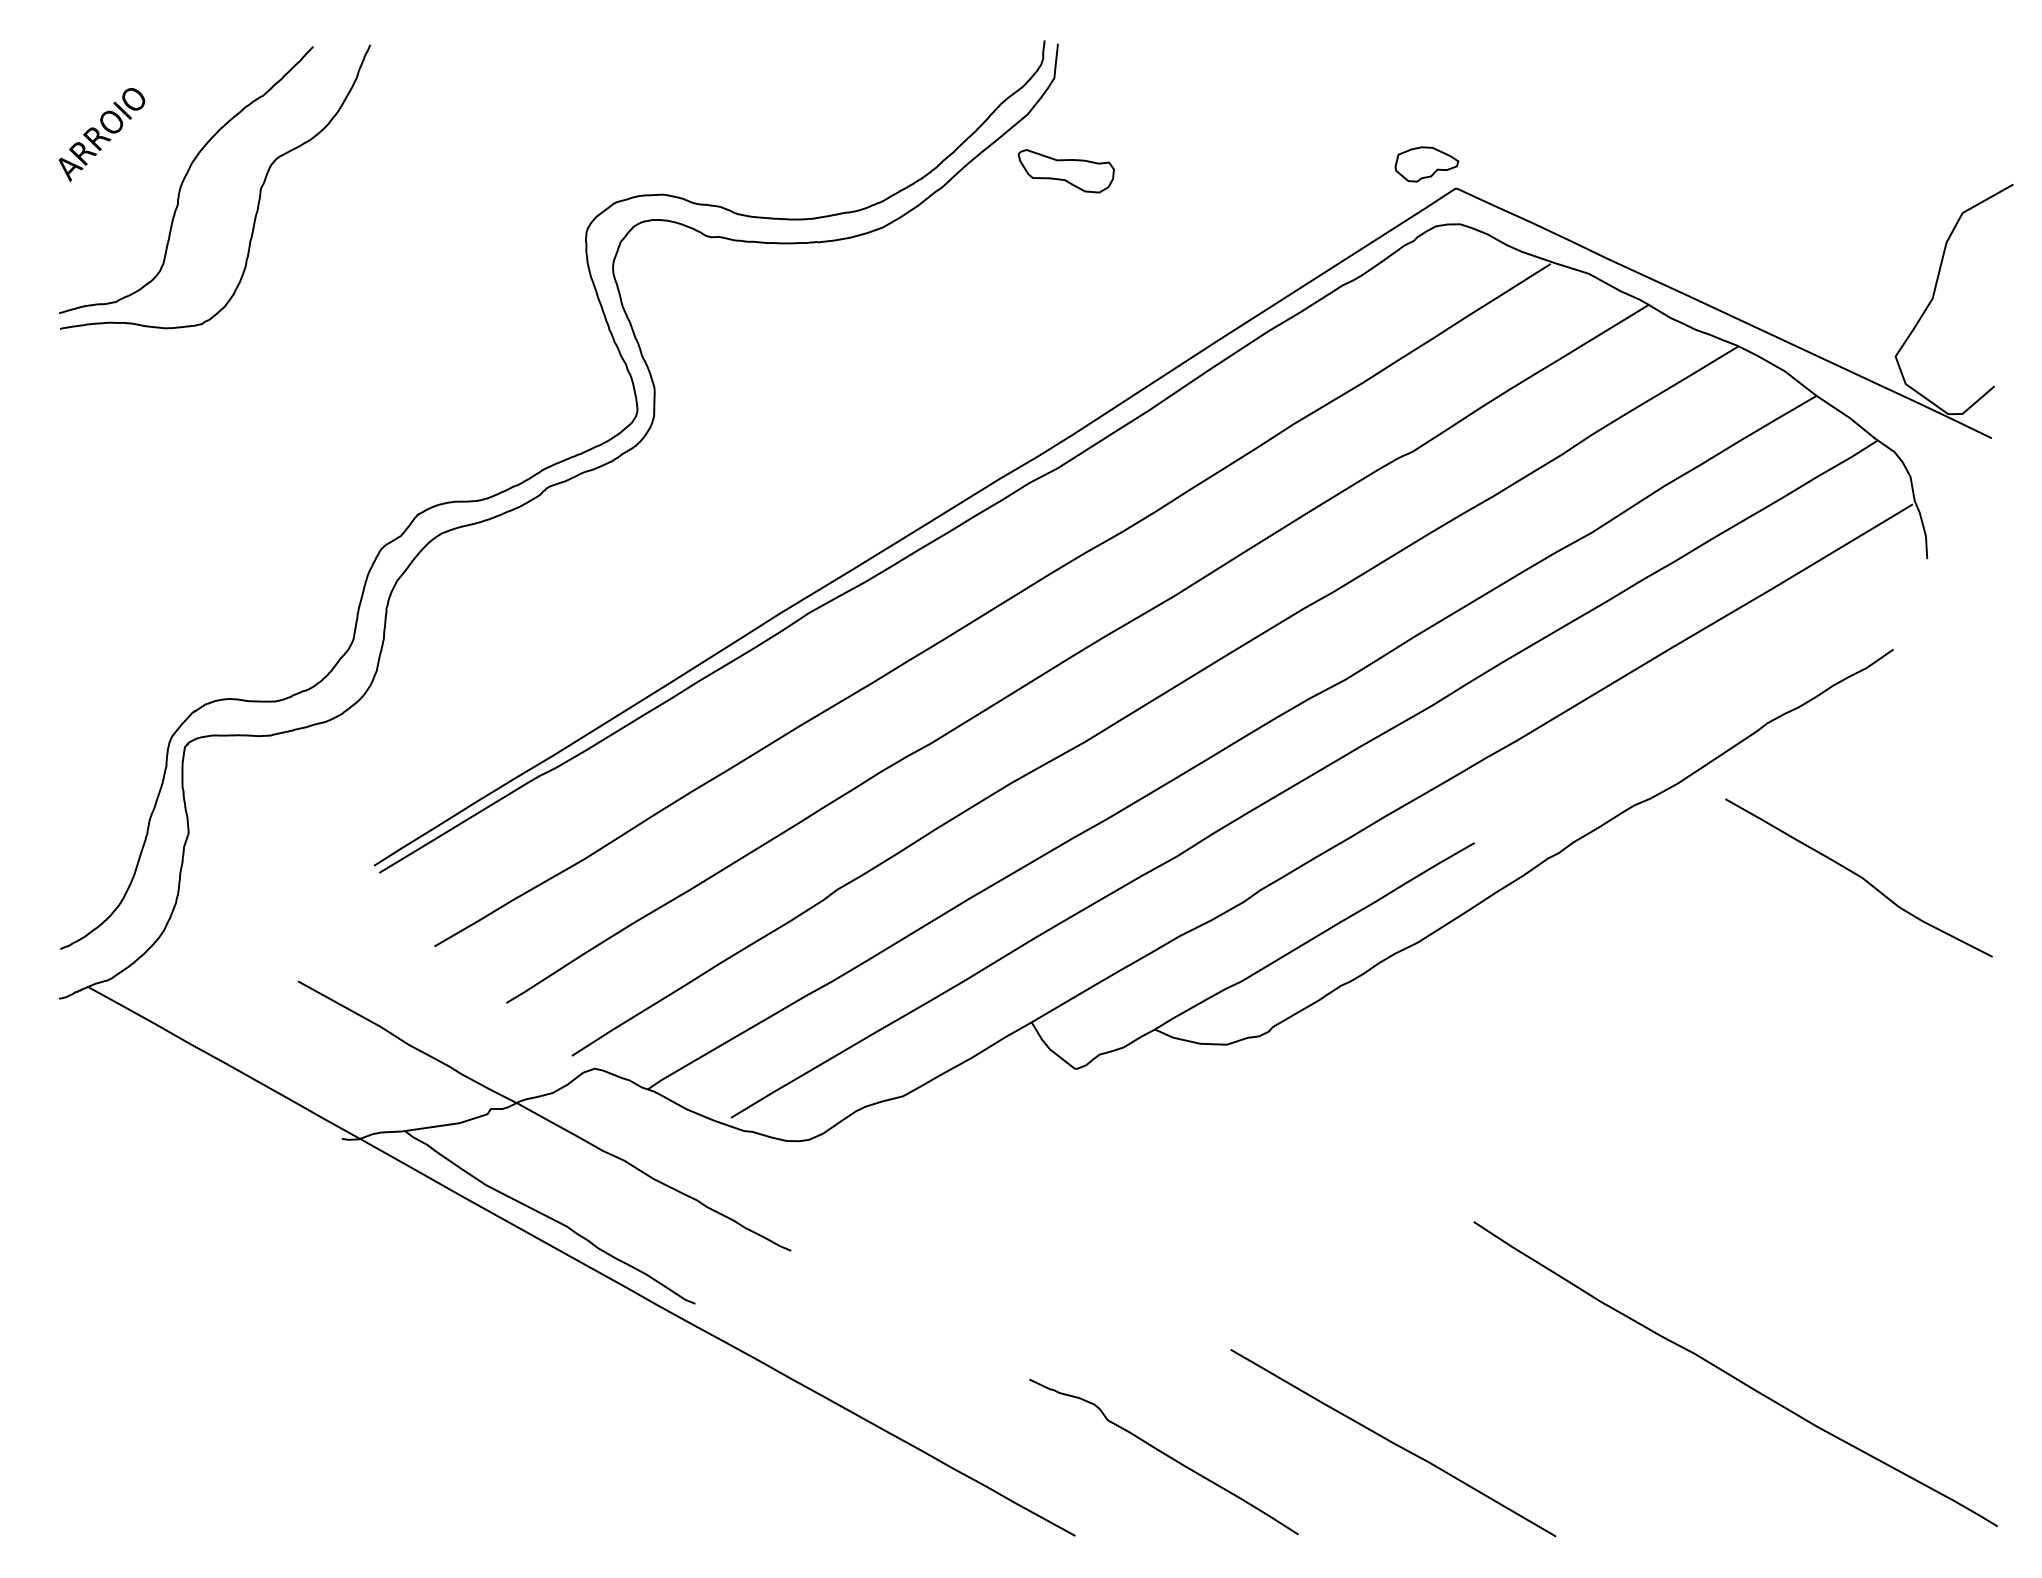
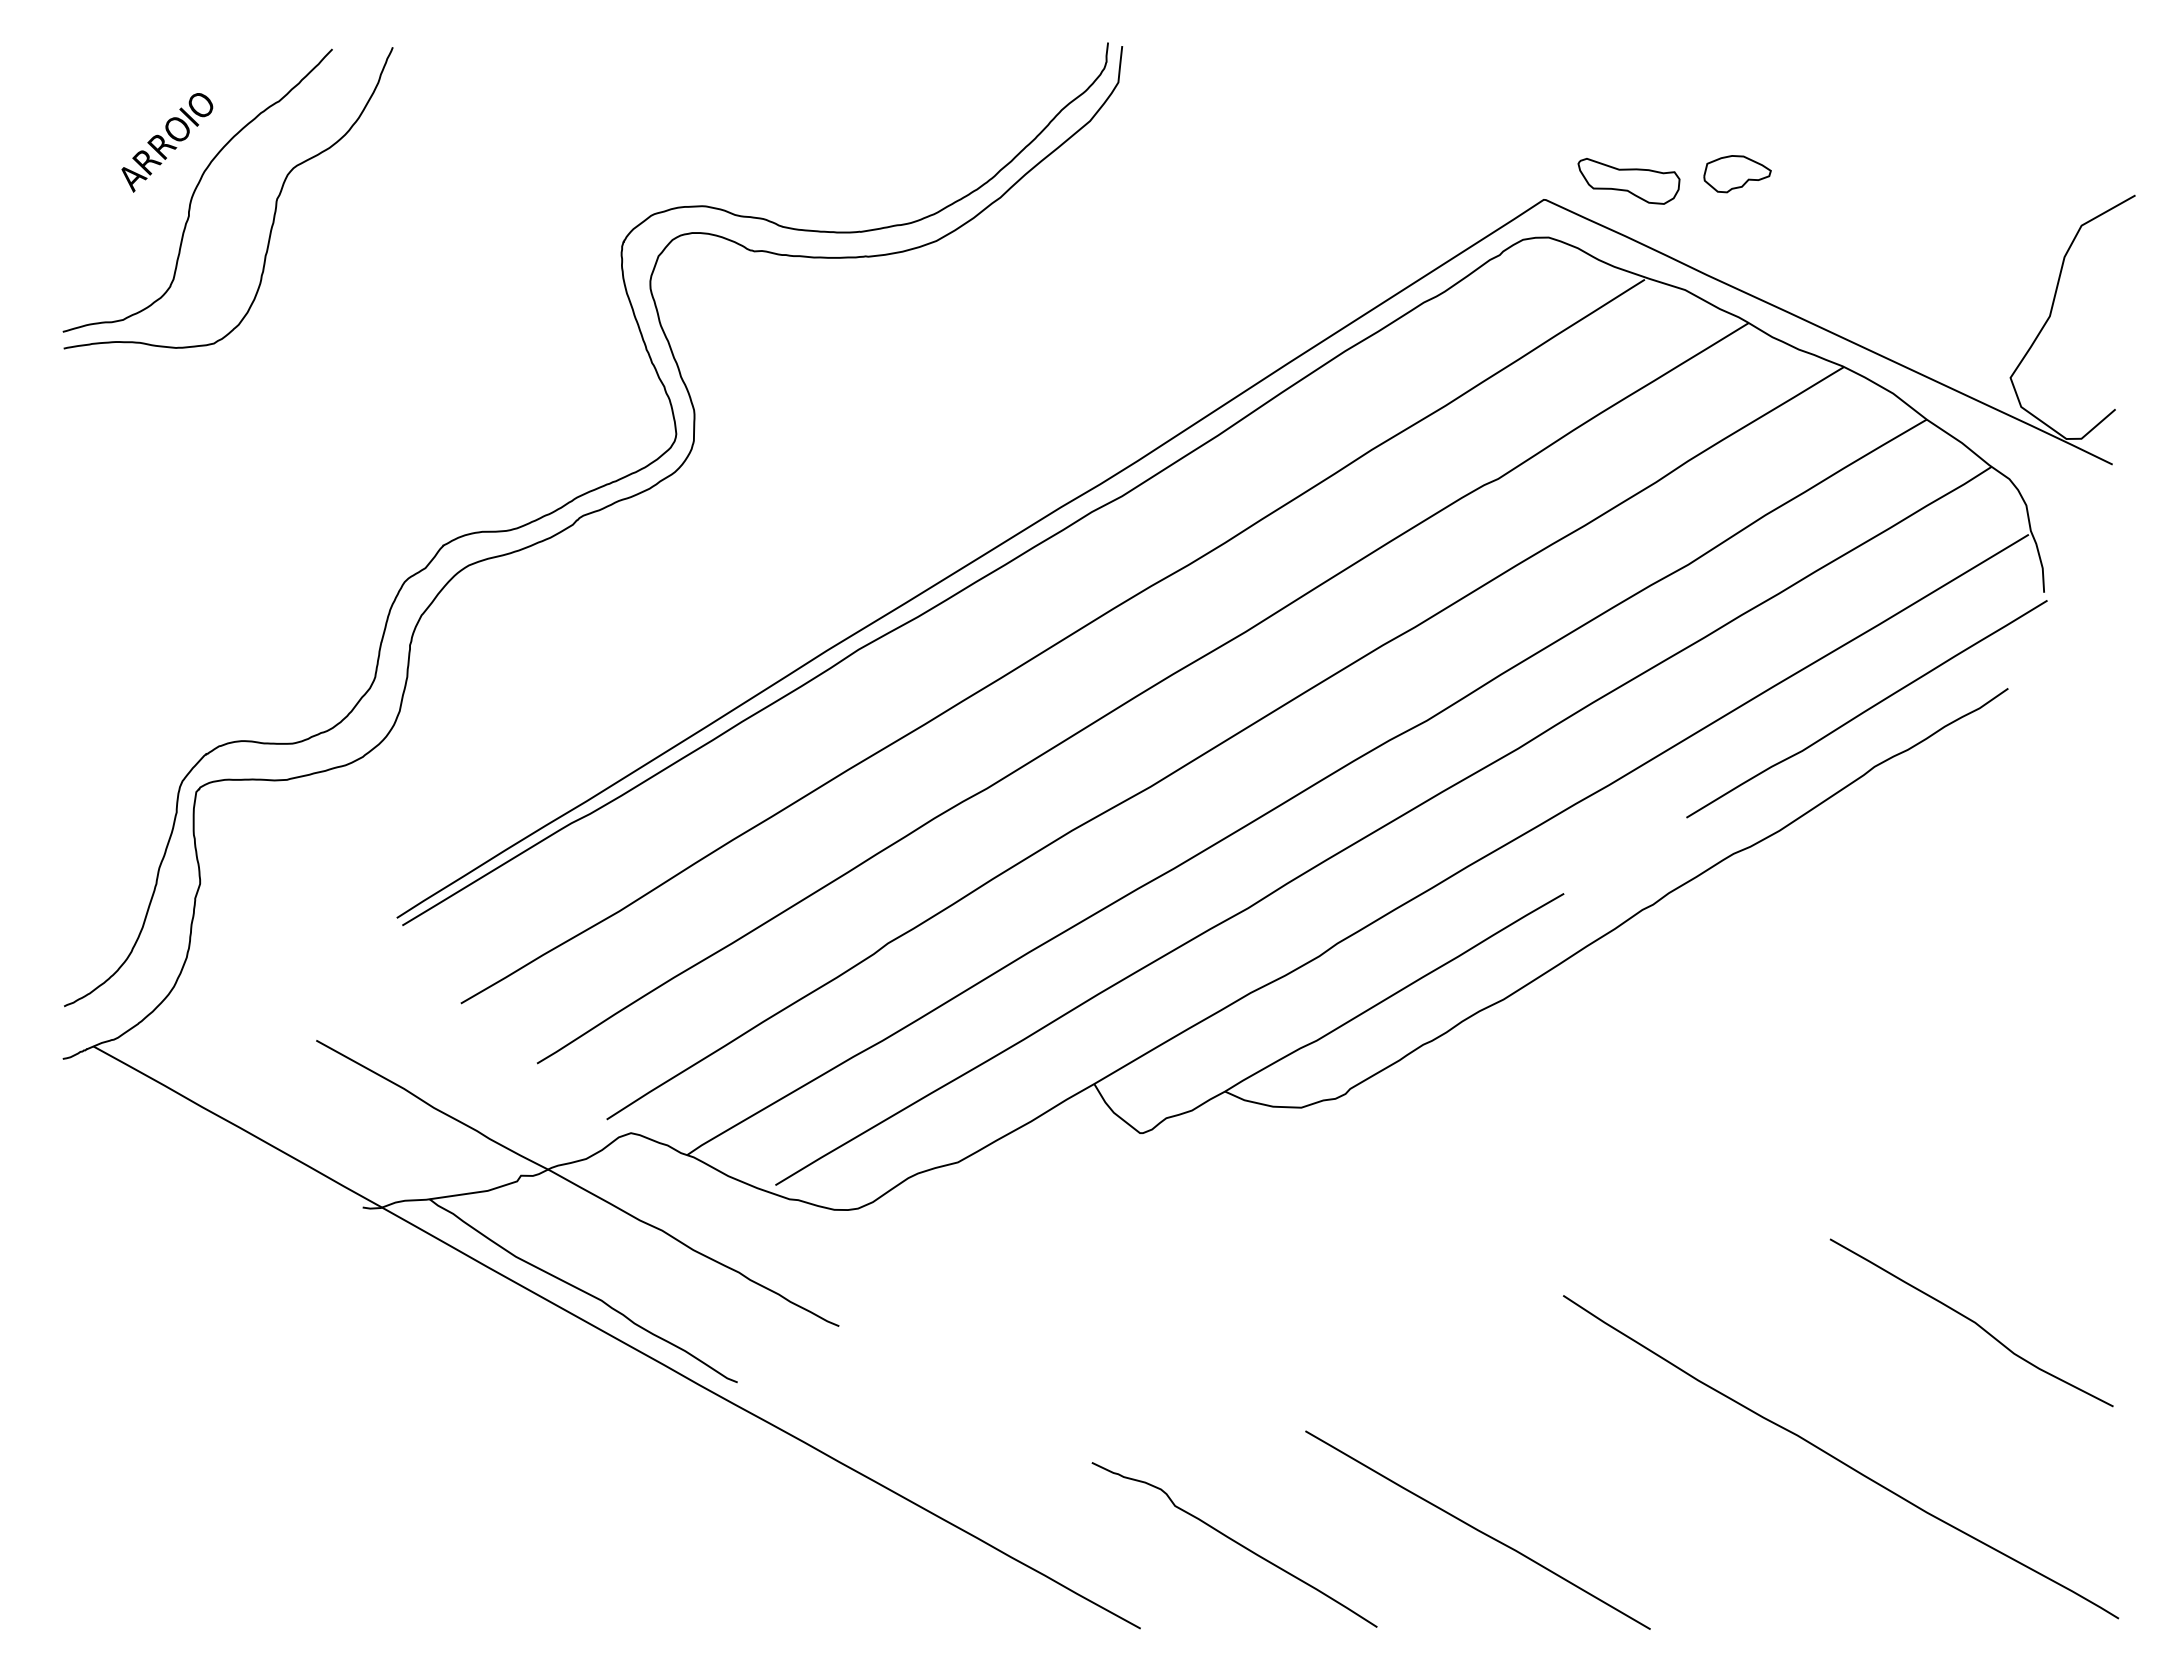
text: (102, 134) -> (167, 142), moved
part: (1426, 164) -> (1737, 174), moved
part: (1065, 171) -> (1628, 181), moved
curve: (1759, 669) -> (1866, 709), added
curve: (1858, 876) -> (1971, 1321), moved

